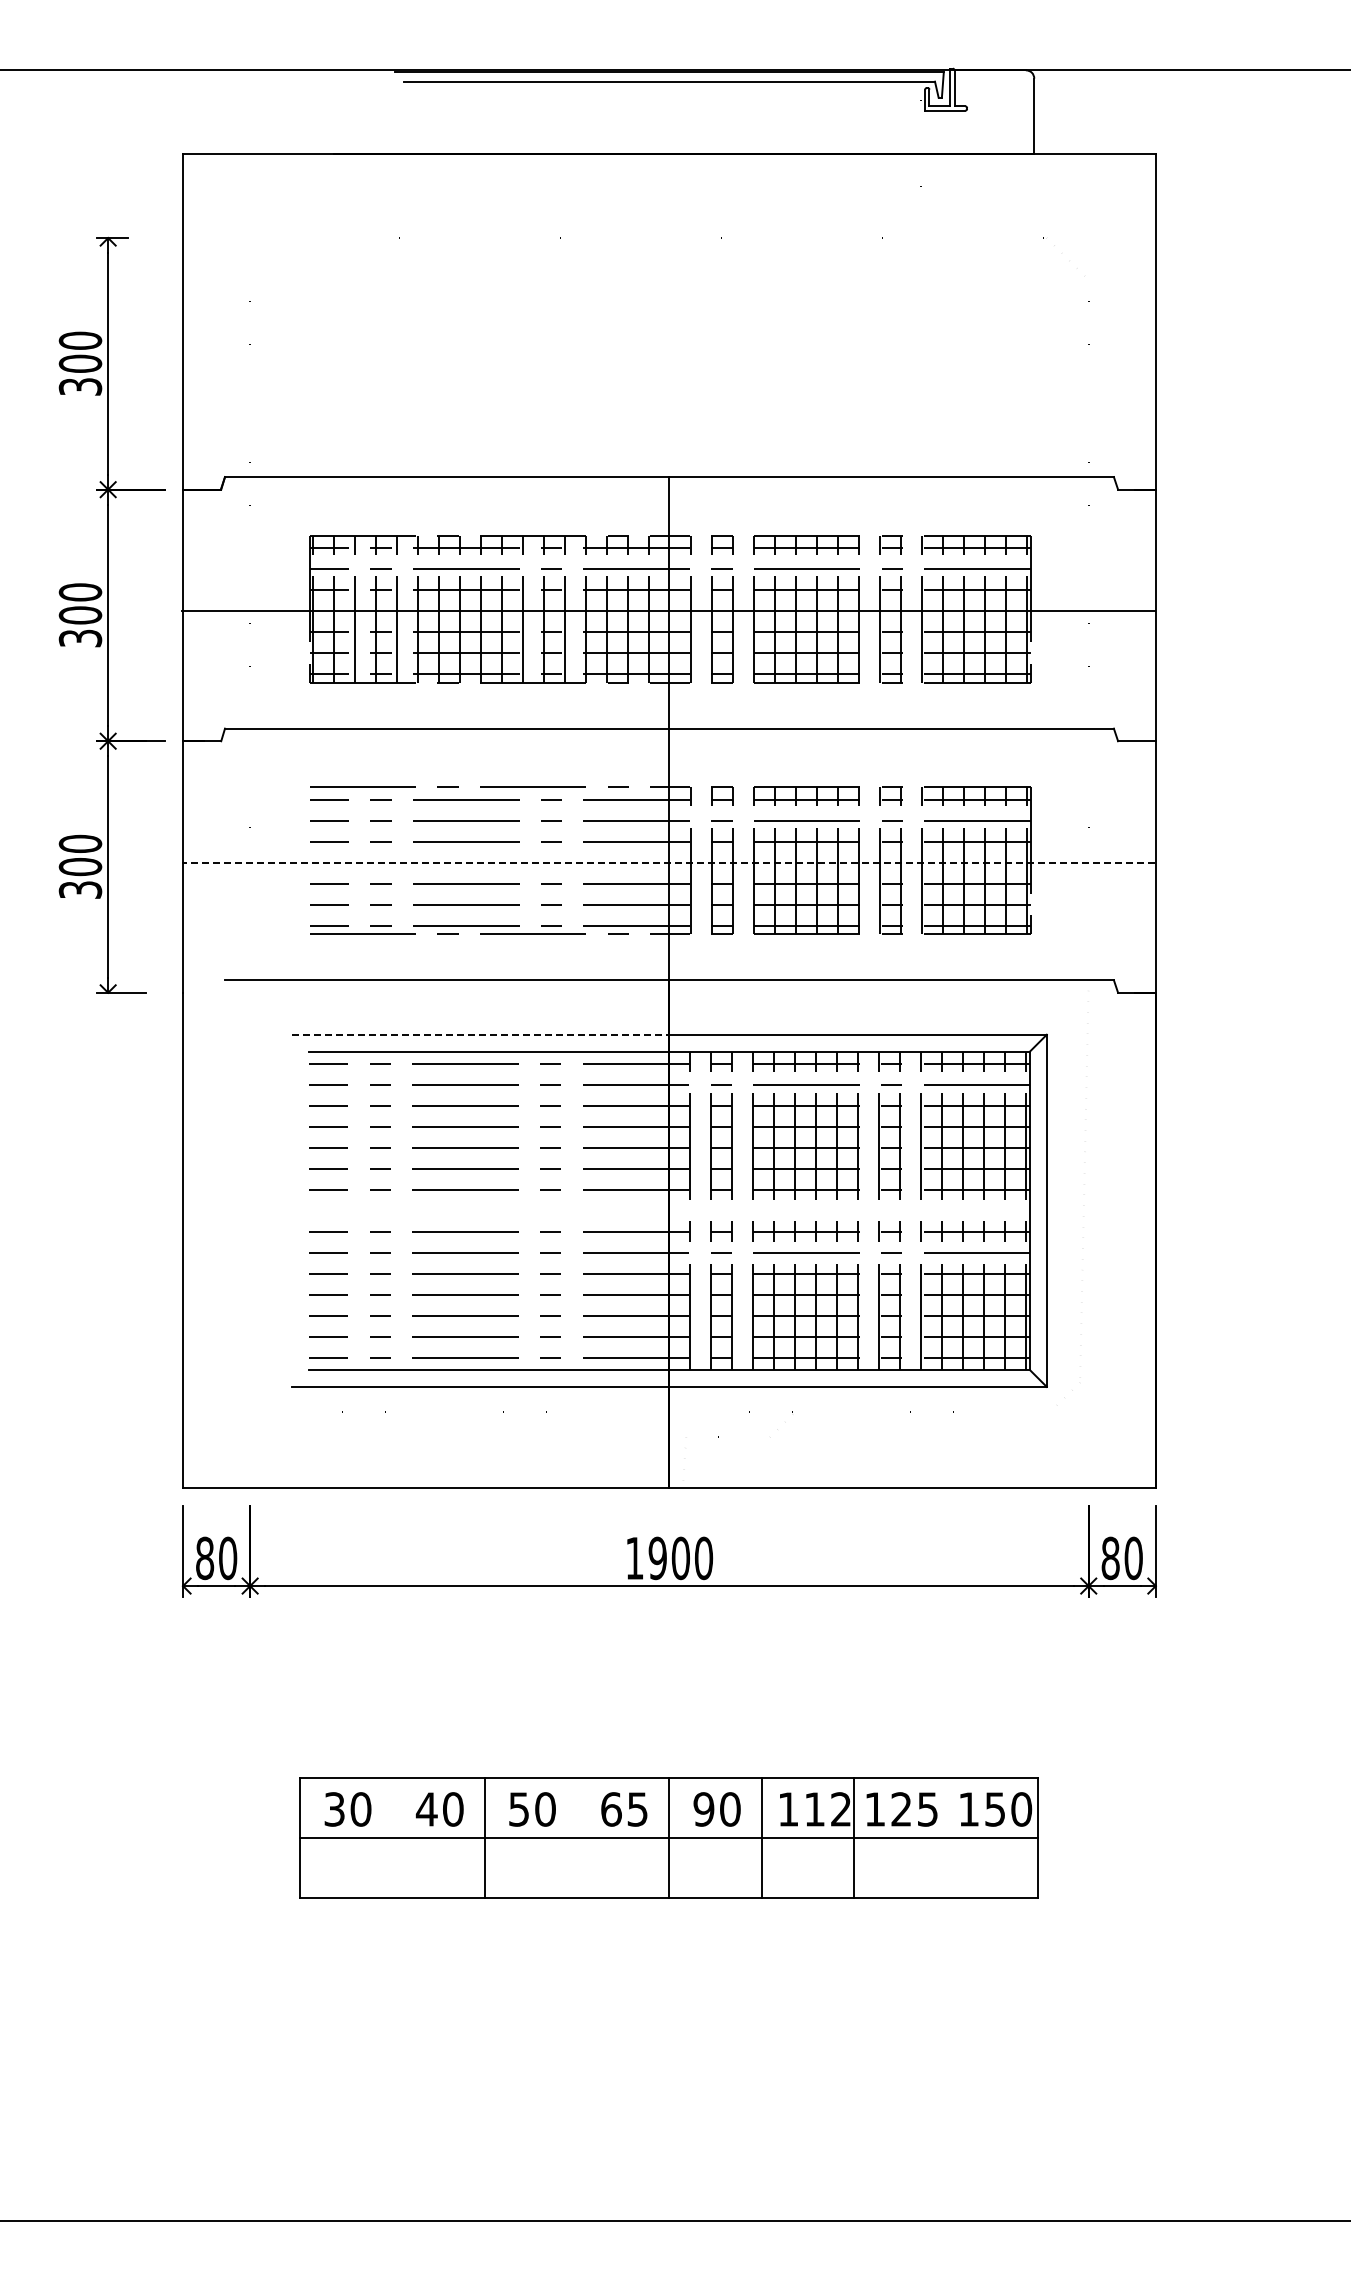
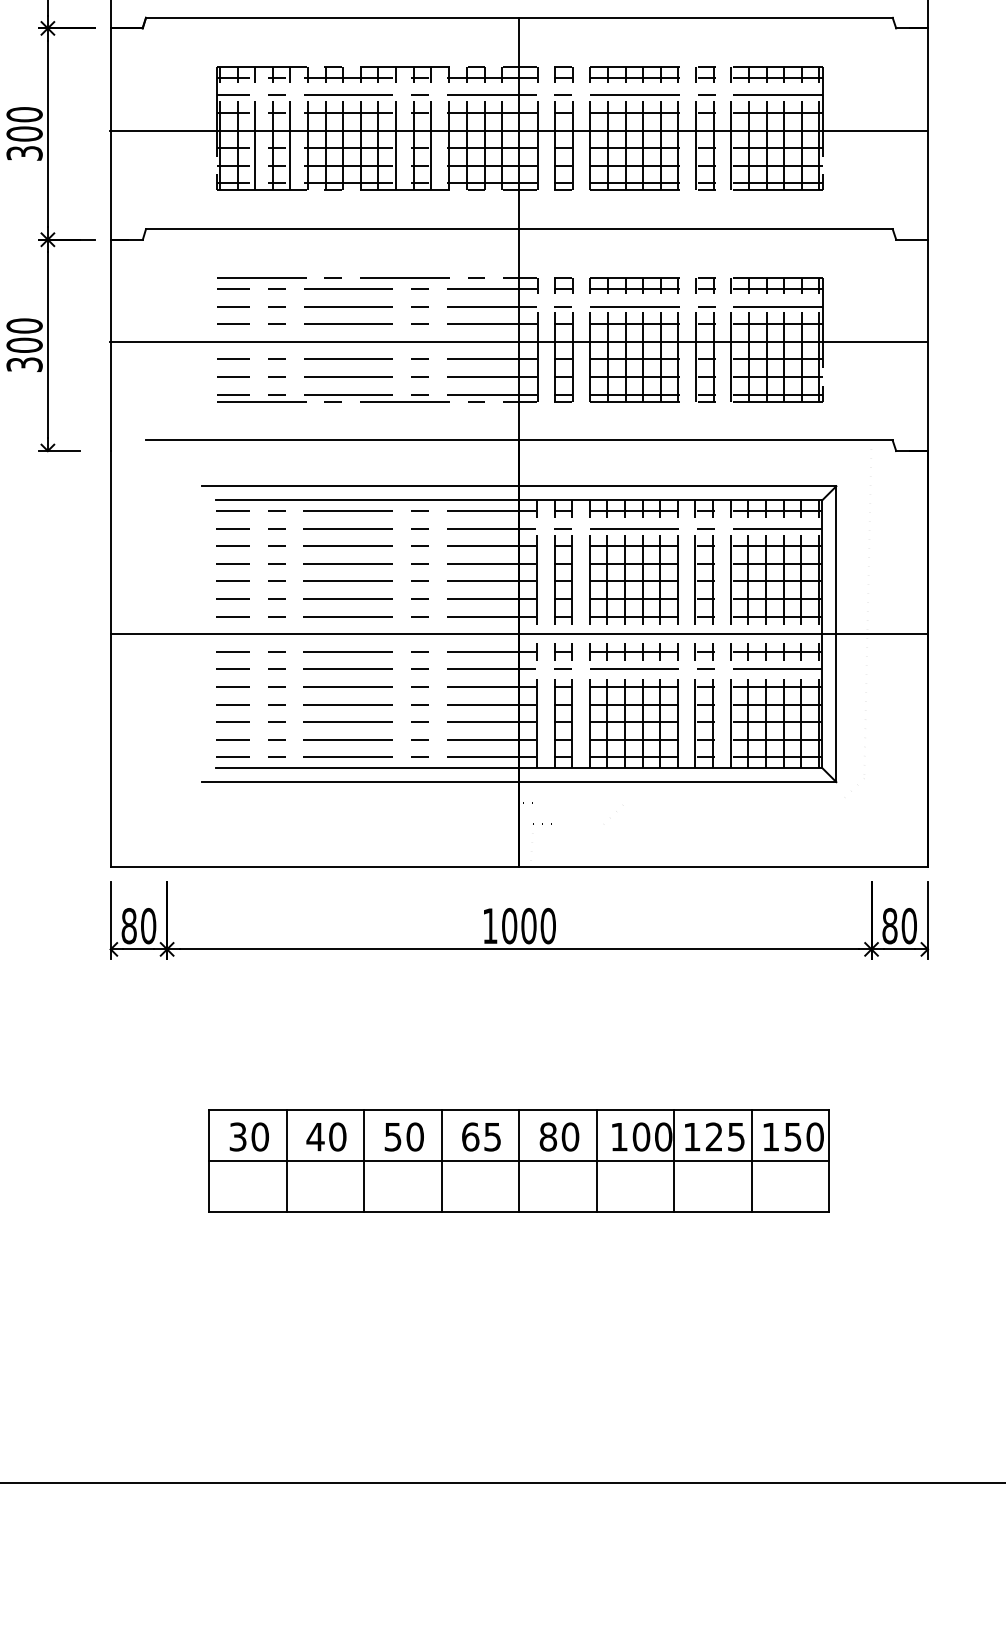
line: (668, 862) -> (518, 341), dashed -> solid
line: (480, 1034) -> (360, 486), dashed -> solid
line: (669, 1210) -> (519, 633), added
text: (657, 1558) -> (509, 926), 1900 -> 1000
text: (703, 1809) -> (547, 1137), 90 -> 80
text: (827, 1809) -> (652, 1137), 112 -> 100
line: (392, 1837) -> (286, 1160), added
line: (577, 1837) -> (442, 1160), added
line: (946, 1837) -> (752, 1160), added

